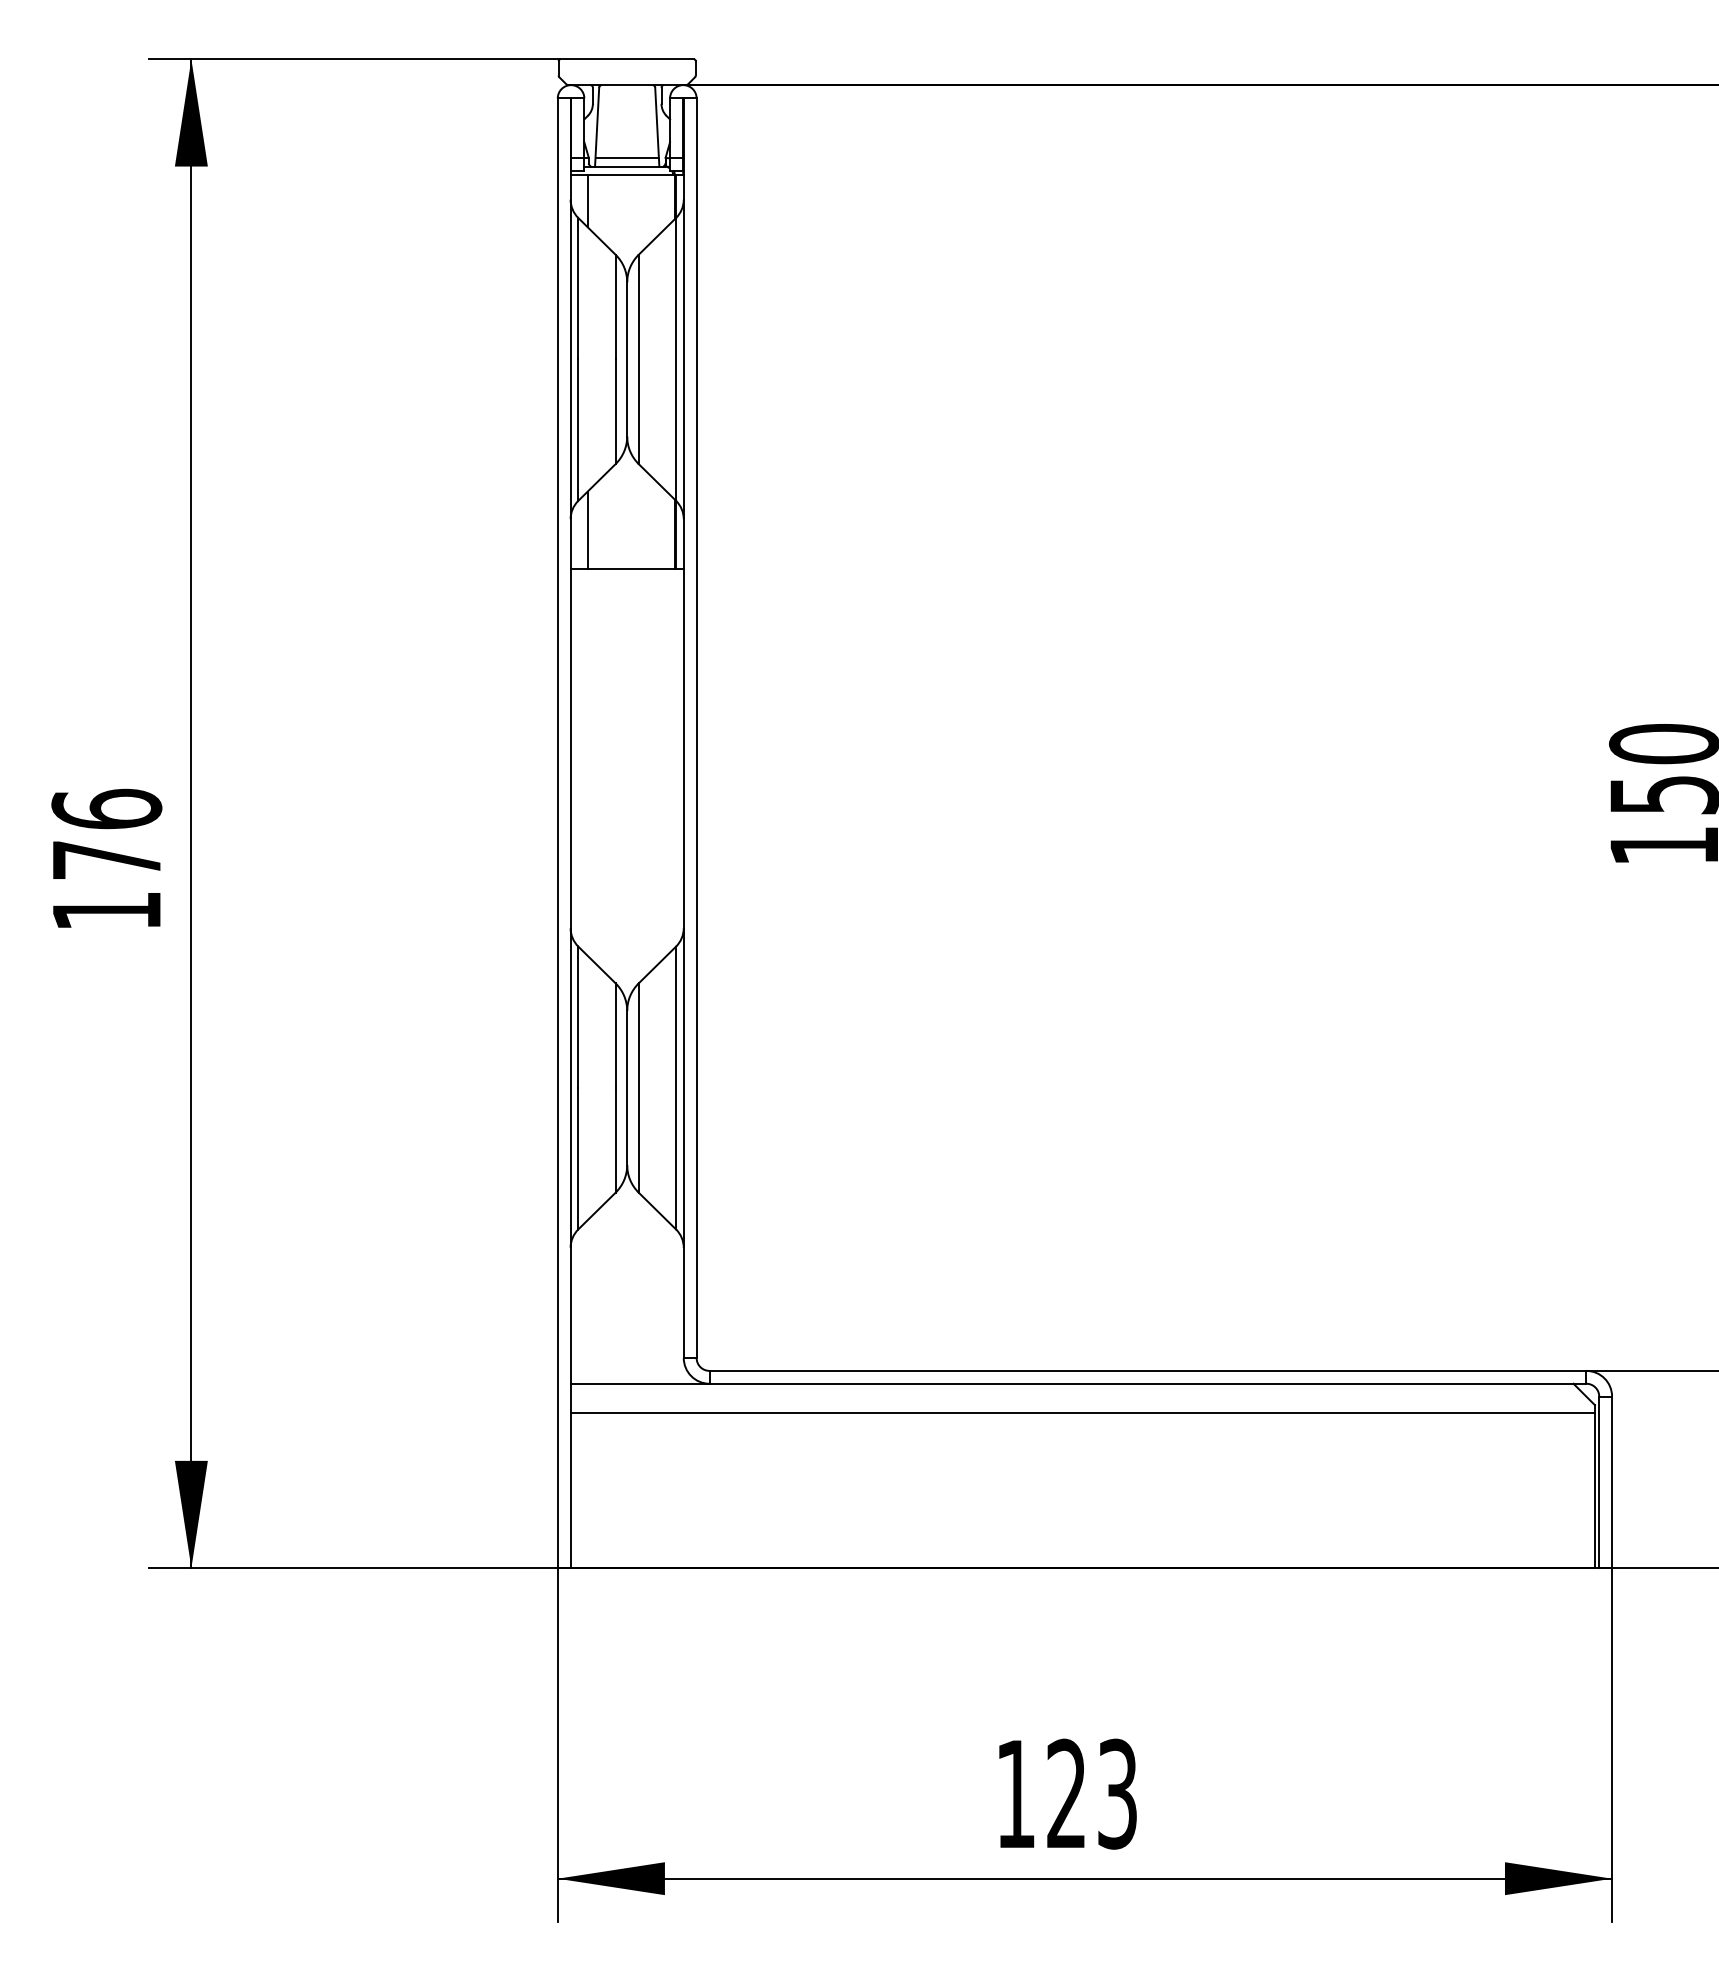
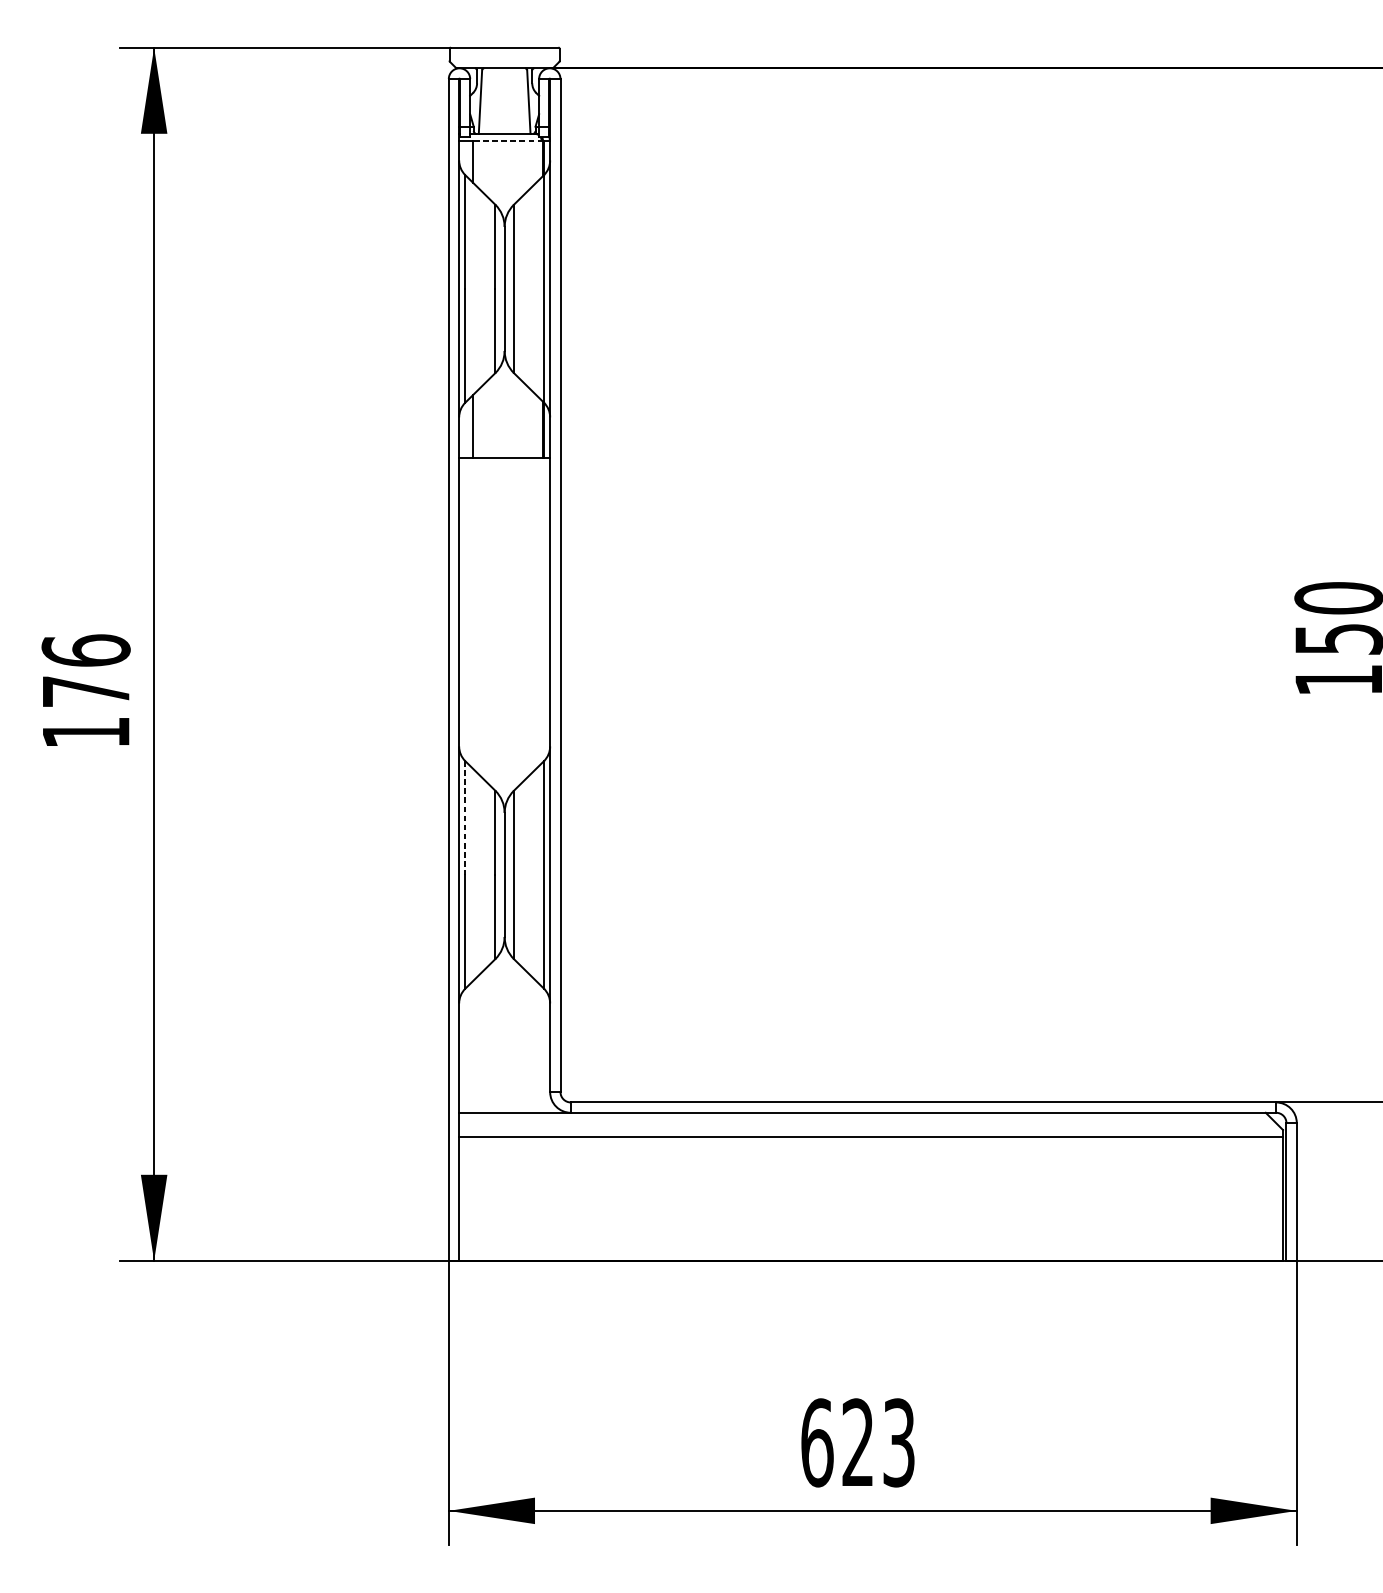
line: (626, 158) -> (504, 127), removed
line: (631, 175) -> (508, 140), solid -> dashed
line: (578, 1017) -> (465, 818), solid -> dashed
text: (1016, 1793) -> (817, 1442), 123 -> 623

